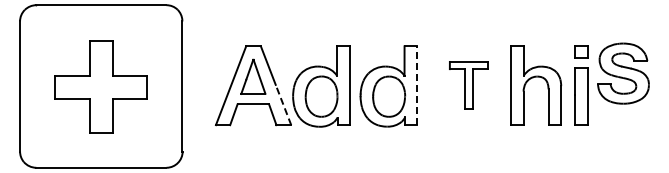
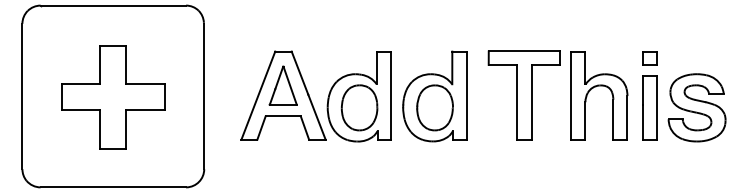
part: (623, 73) -> (697, 107), moved
line: (417, 85) -> (466, 95), dashed -> solid
part: (468, 85) -> (523, 95), size x1.67
line: (283, 105) -> (316, 117), dashed -> solid

